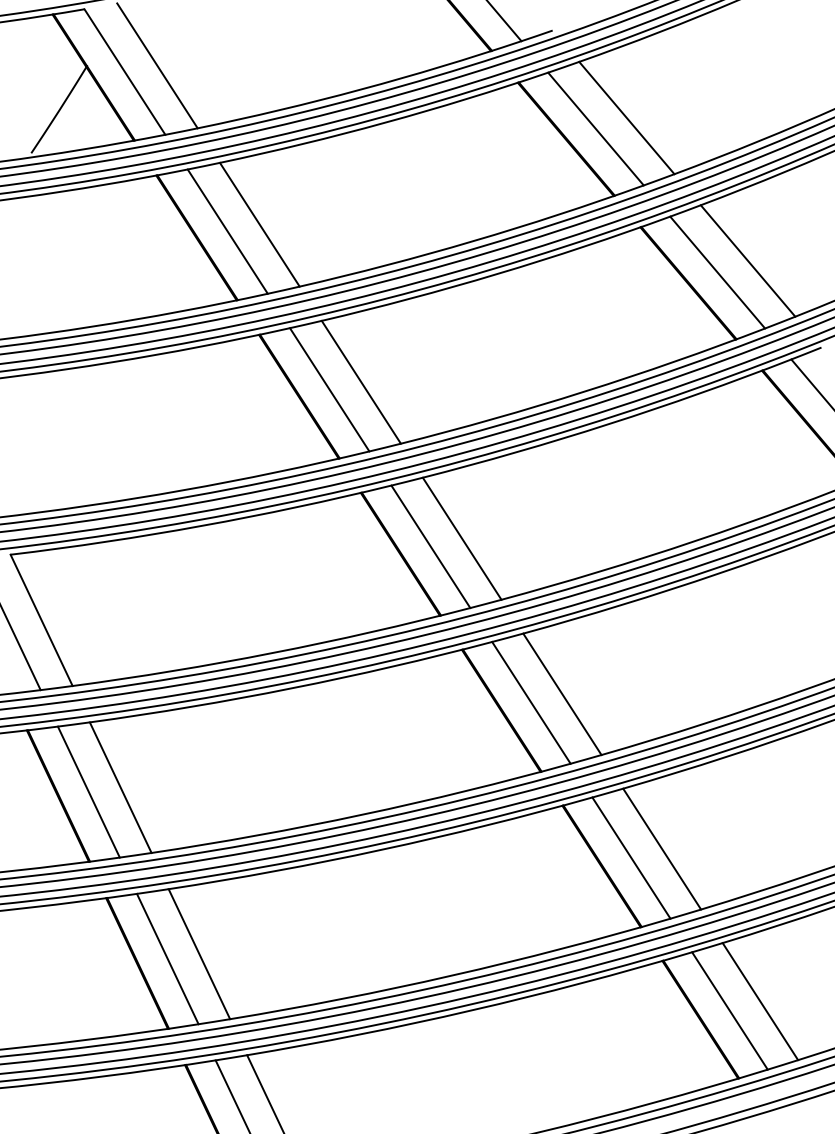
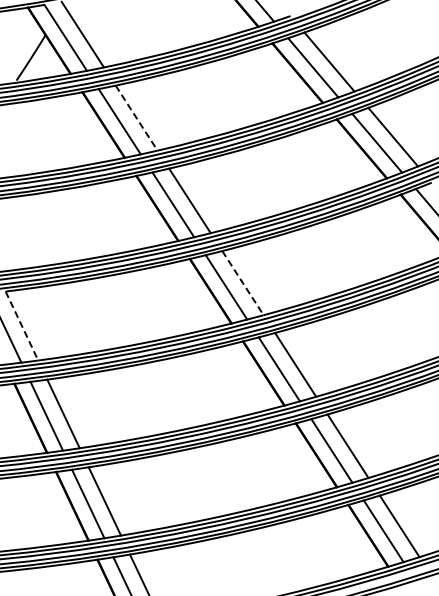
line: (259, 225) -> (136, 118), solid -> dashed
line: (463, 539) -> (243, 283), solid -> dashed
line: (42, 621) -> (22, 326), solid -> dashed

